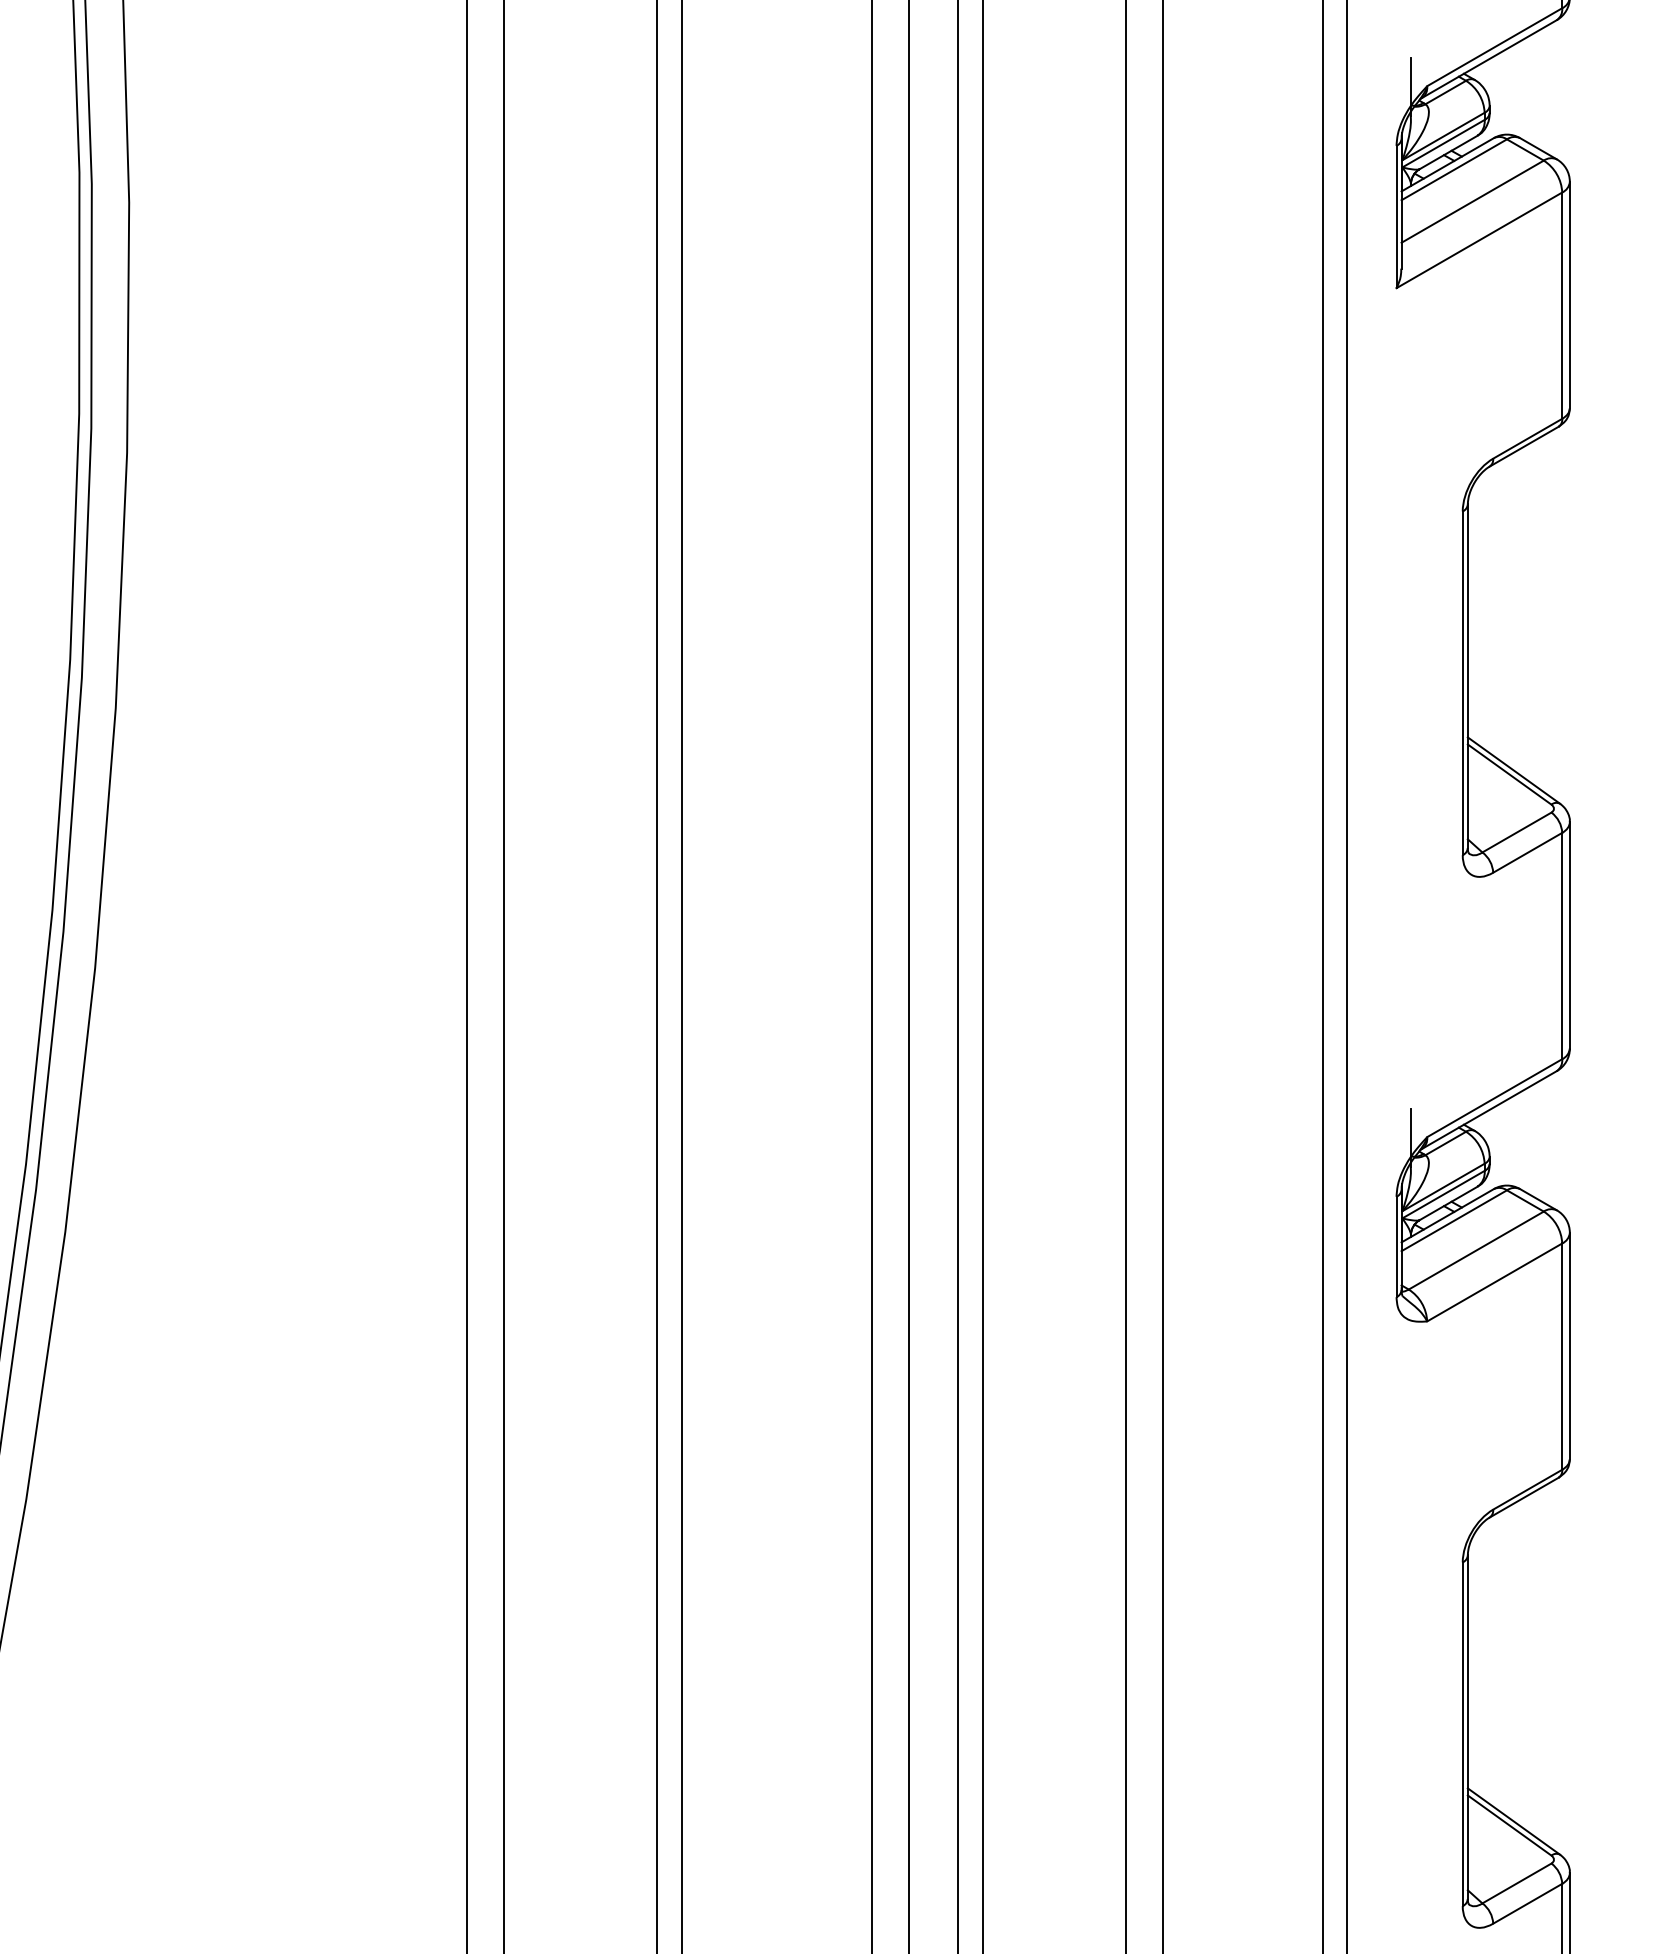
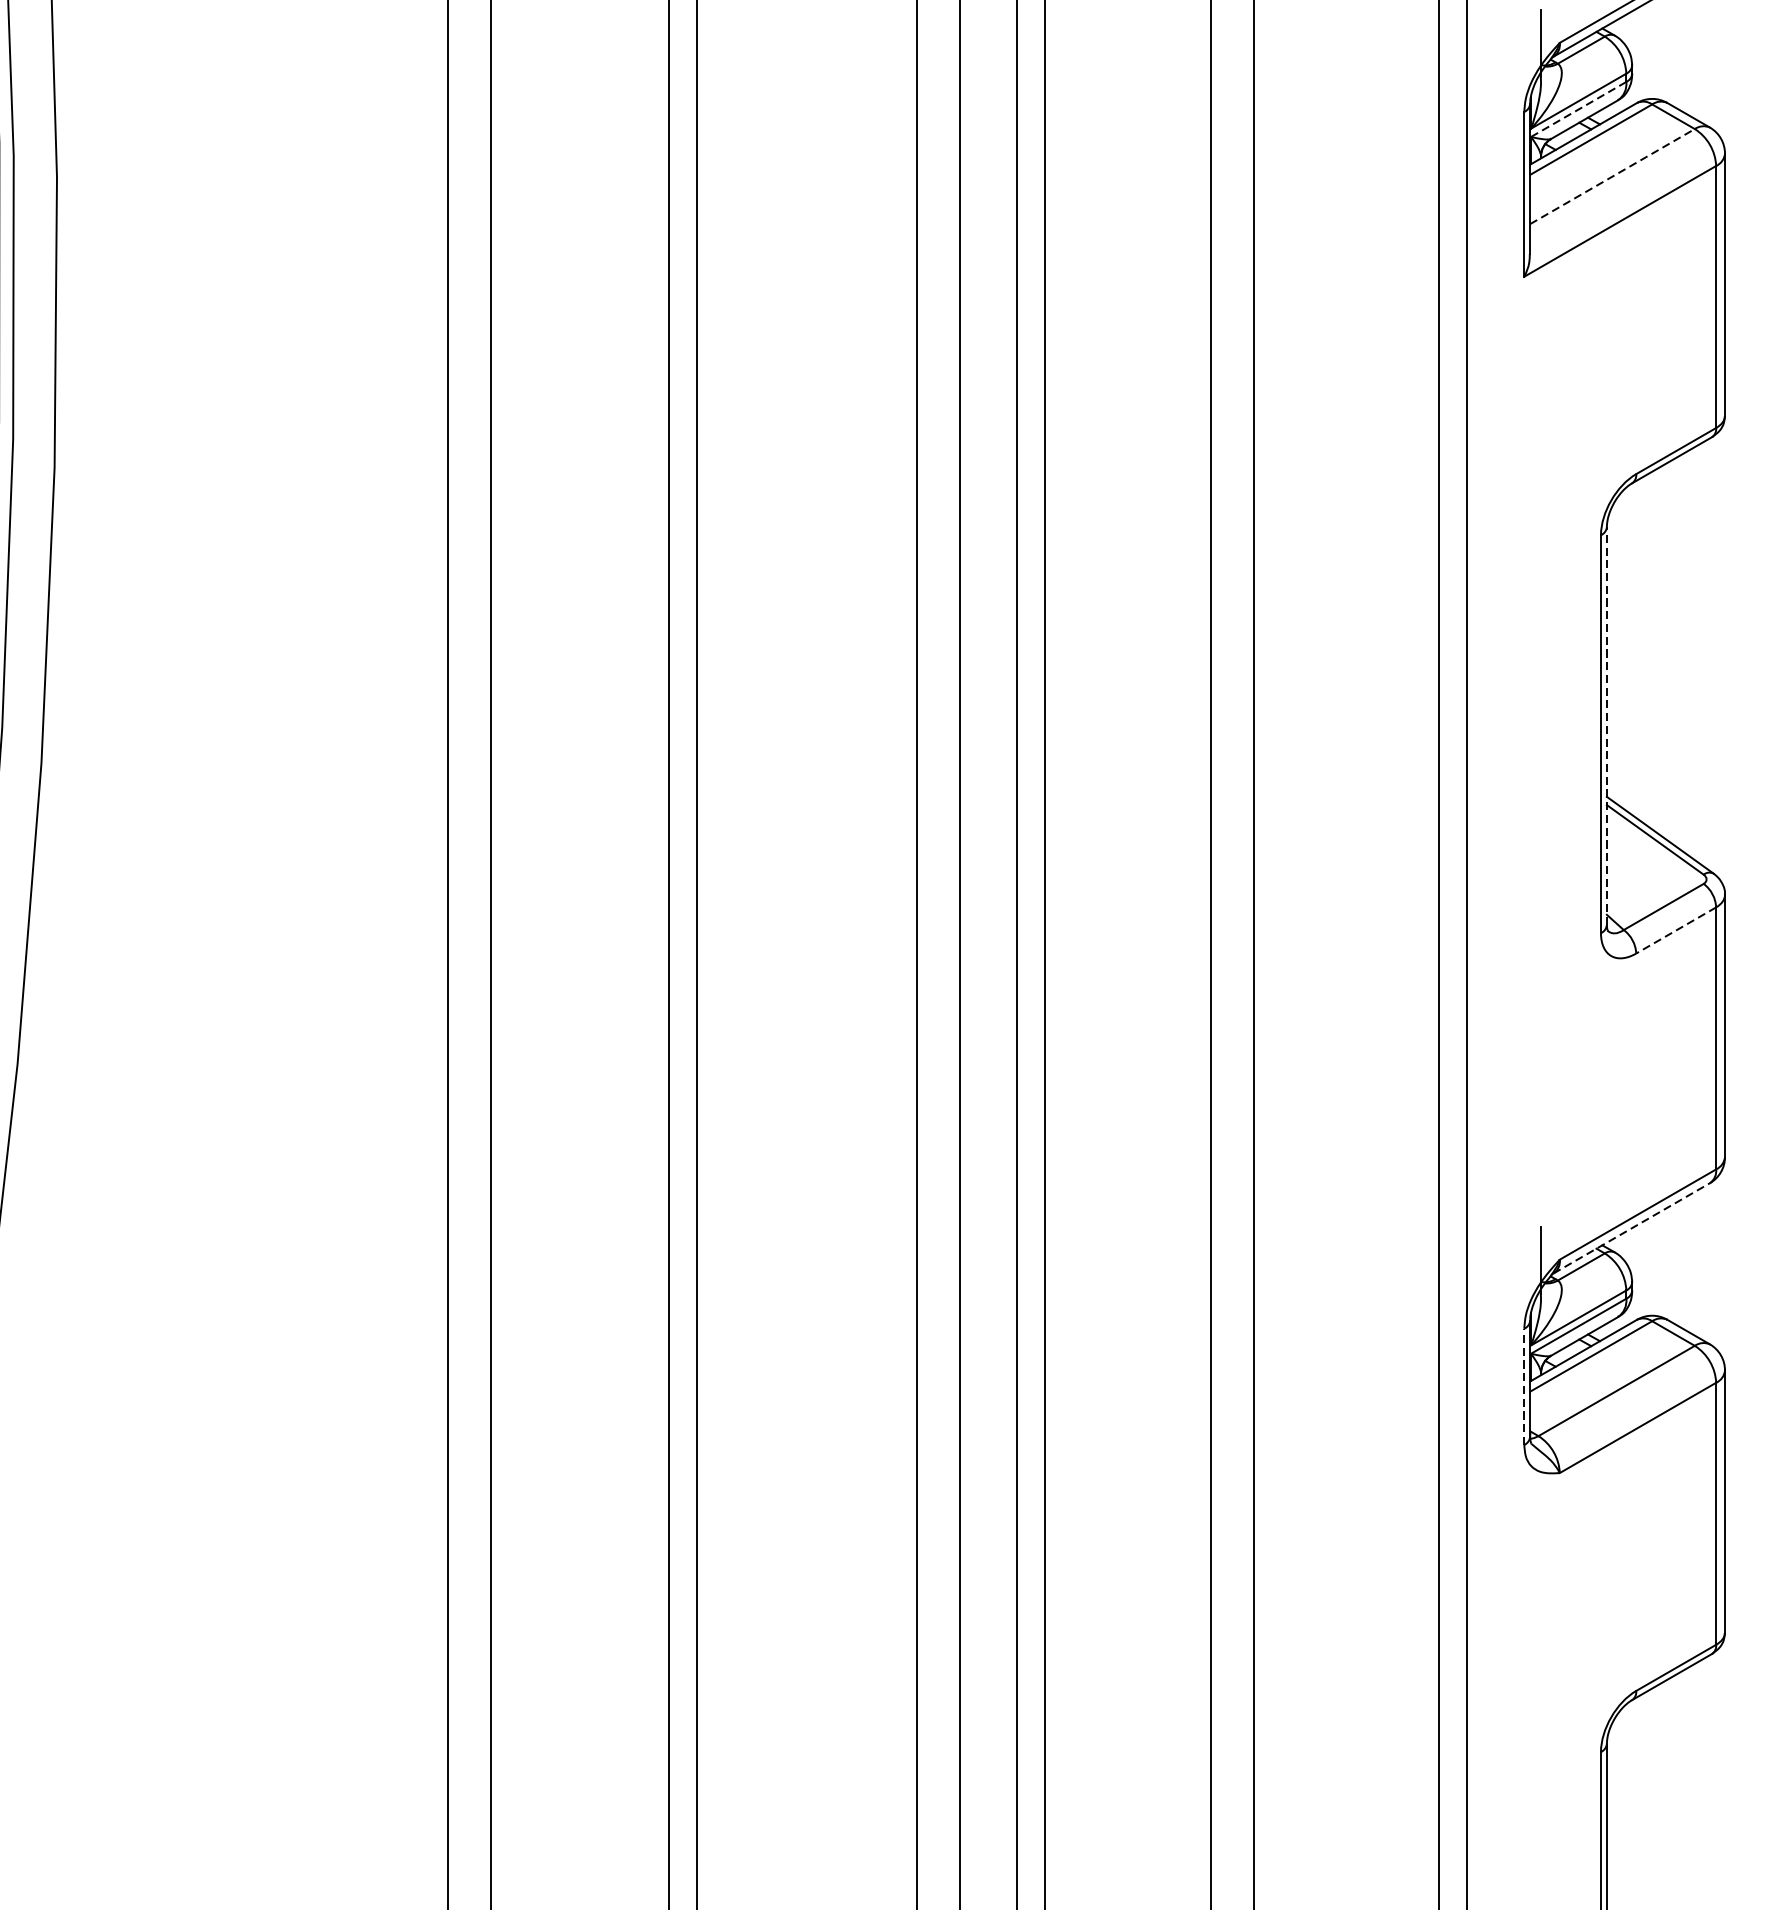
line: (1443, 143) -> (1578, 109), solid -> dashed
line: (1473, 201) -> (1613, 176), solid -> dashed
line: (1467, 676) -> (1606, 726), solid -> dashed
line: (1527, 852) -> (1675, 930), solid -> dashed
line: (1489, 1110) -> (1631, 1228), solid -> dashed
line: (1396, 1246) -> (1524, 1386), solid -> dashed

